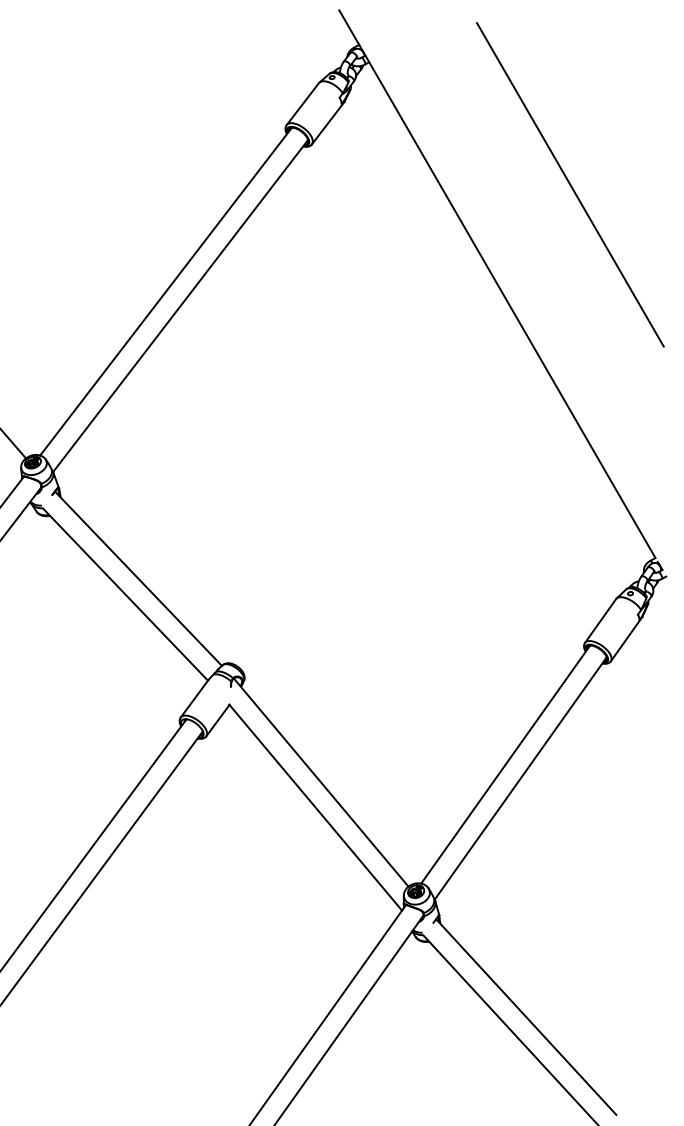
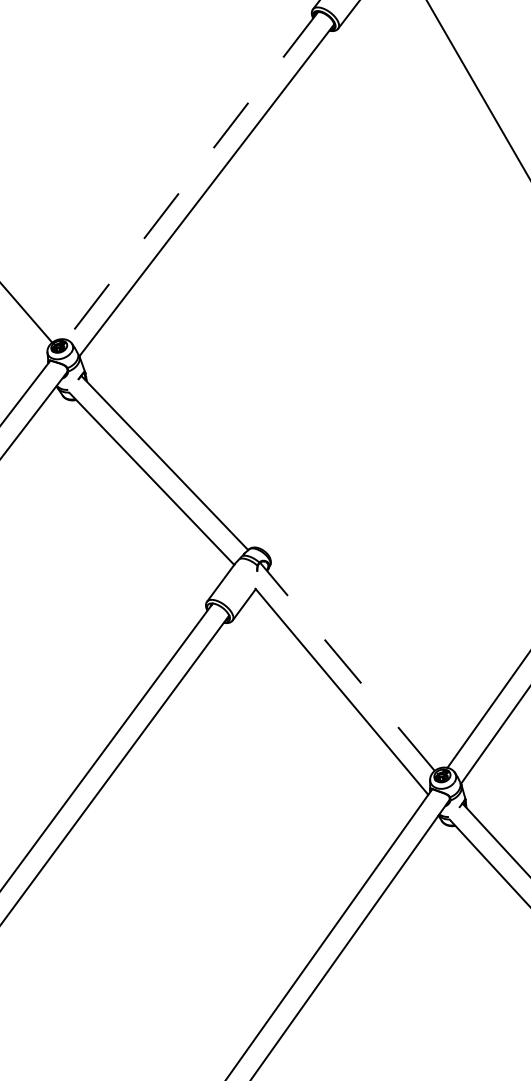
line: (165, 291) -> (191, 175), solid -> dashed
line: (321, 782) -> (347, 666), solid -> dashed

